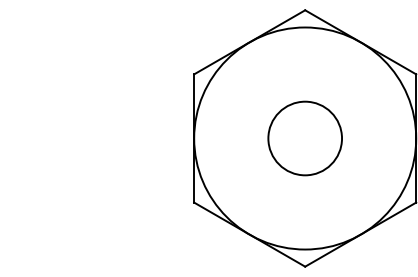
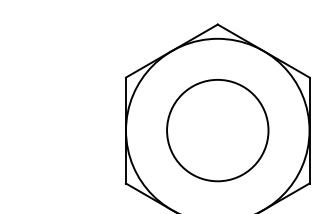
circle: (304, 138) -> (217, 130), size x1.67

